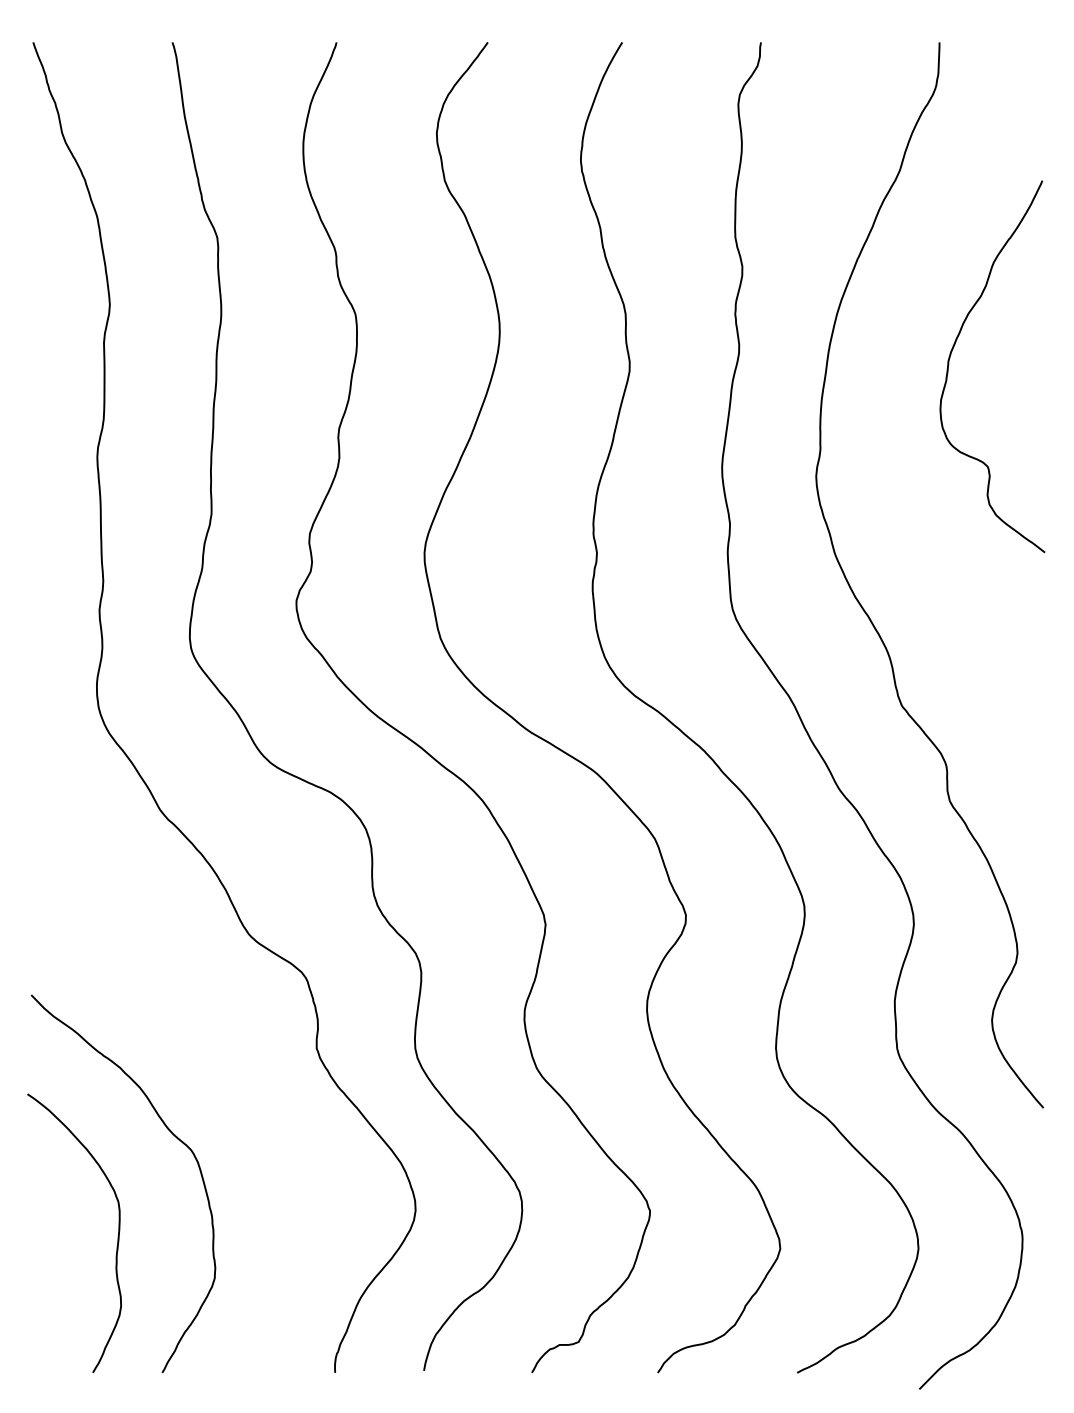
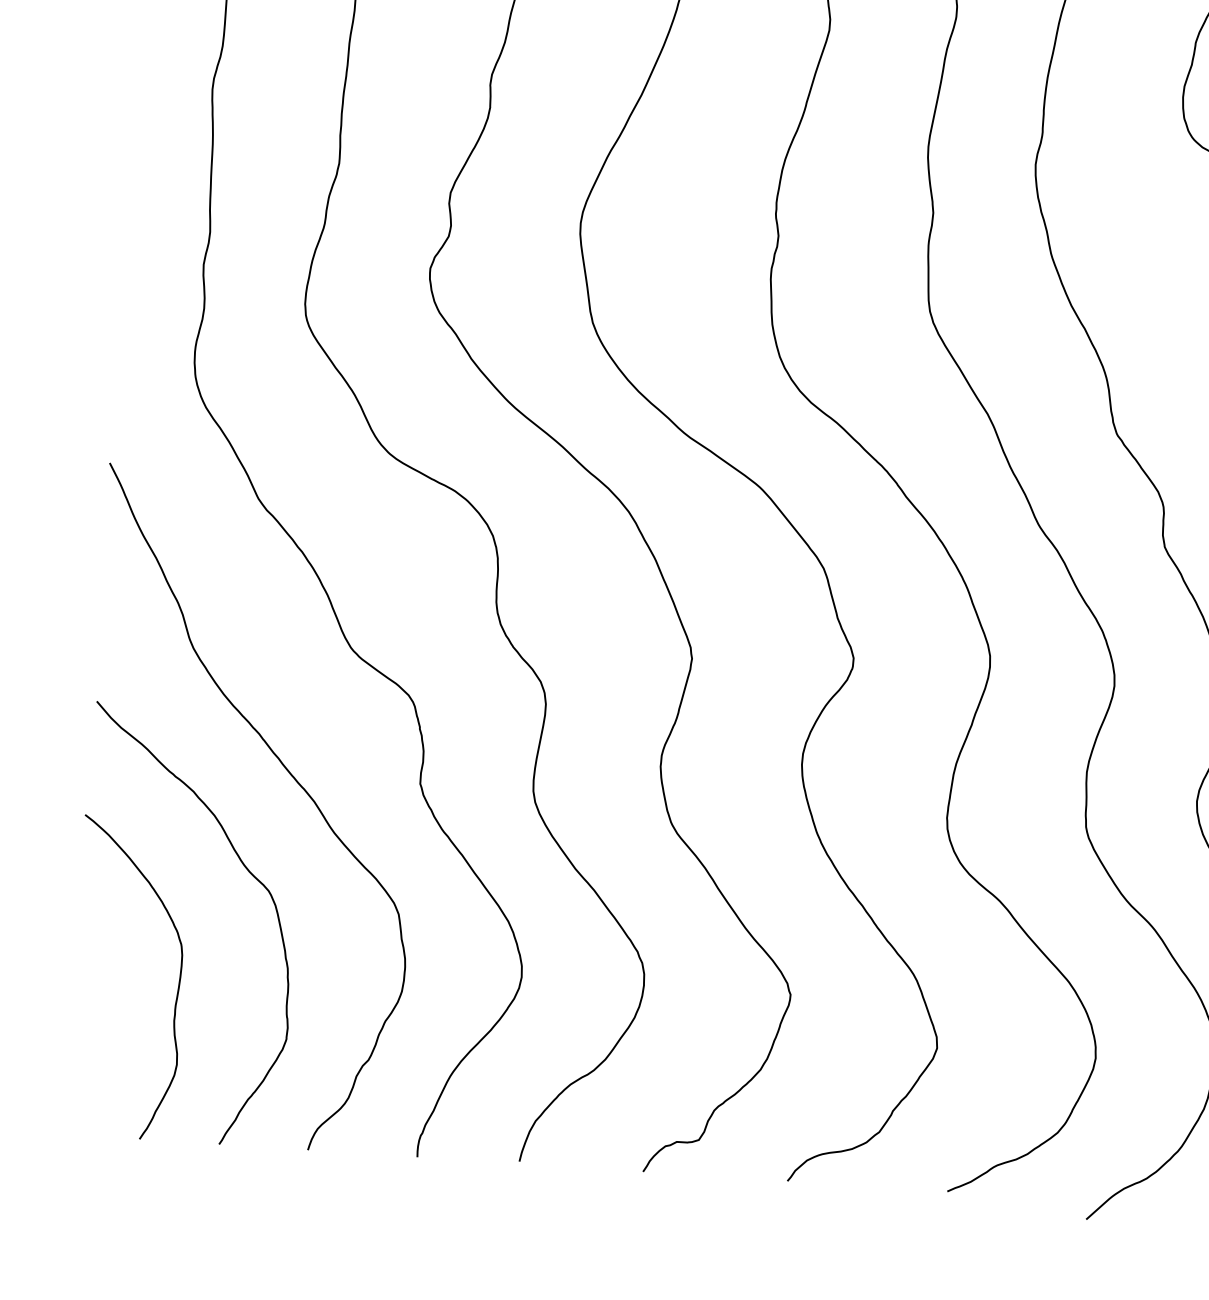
curve: (202, 1047) -> (289, 774), added

